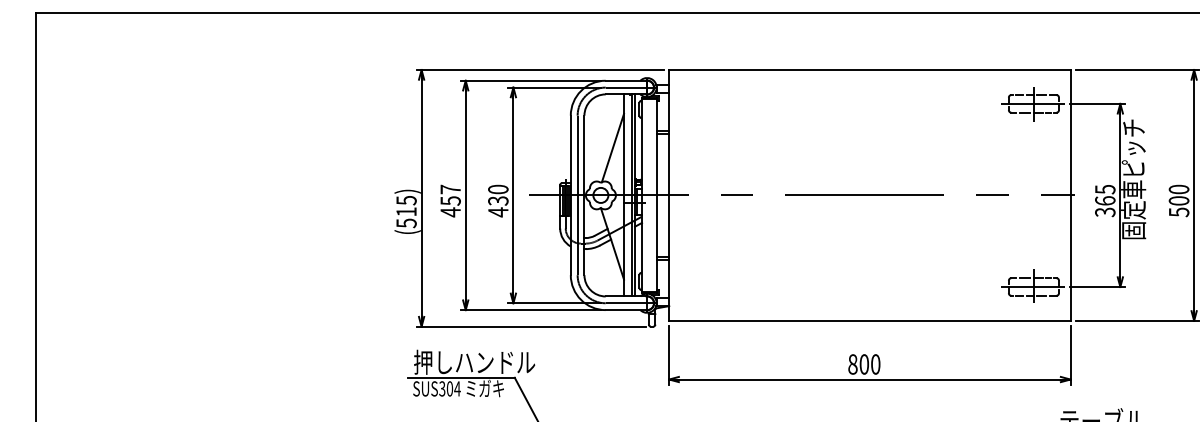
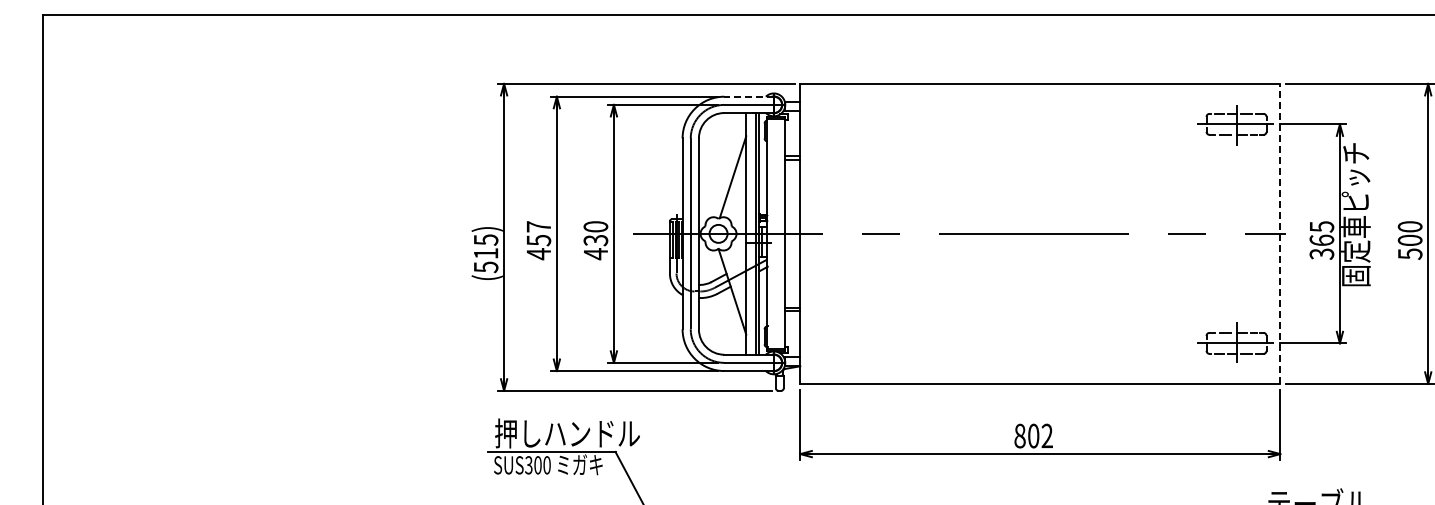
line: (626, 80) -> (749, 96), solid -> dashed
line: (1070, 195) -> (1280, 233), solid -> dashed
text: (875, 363) -> (1046, 435), 800 -> 802
text: (457, 389) -> (547, 465), SUS304 -> SUS300

